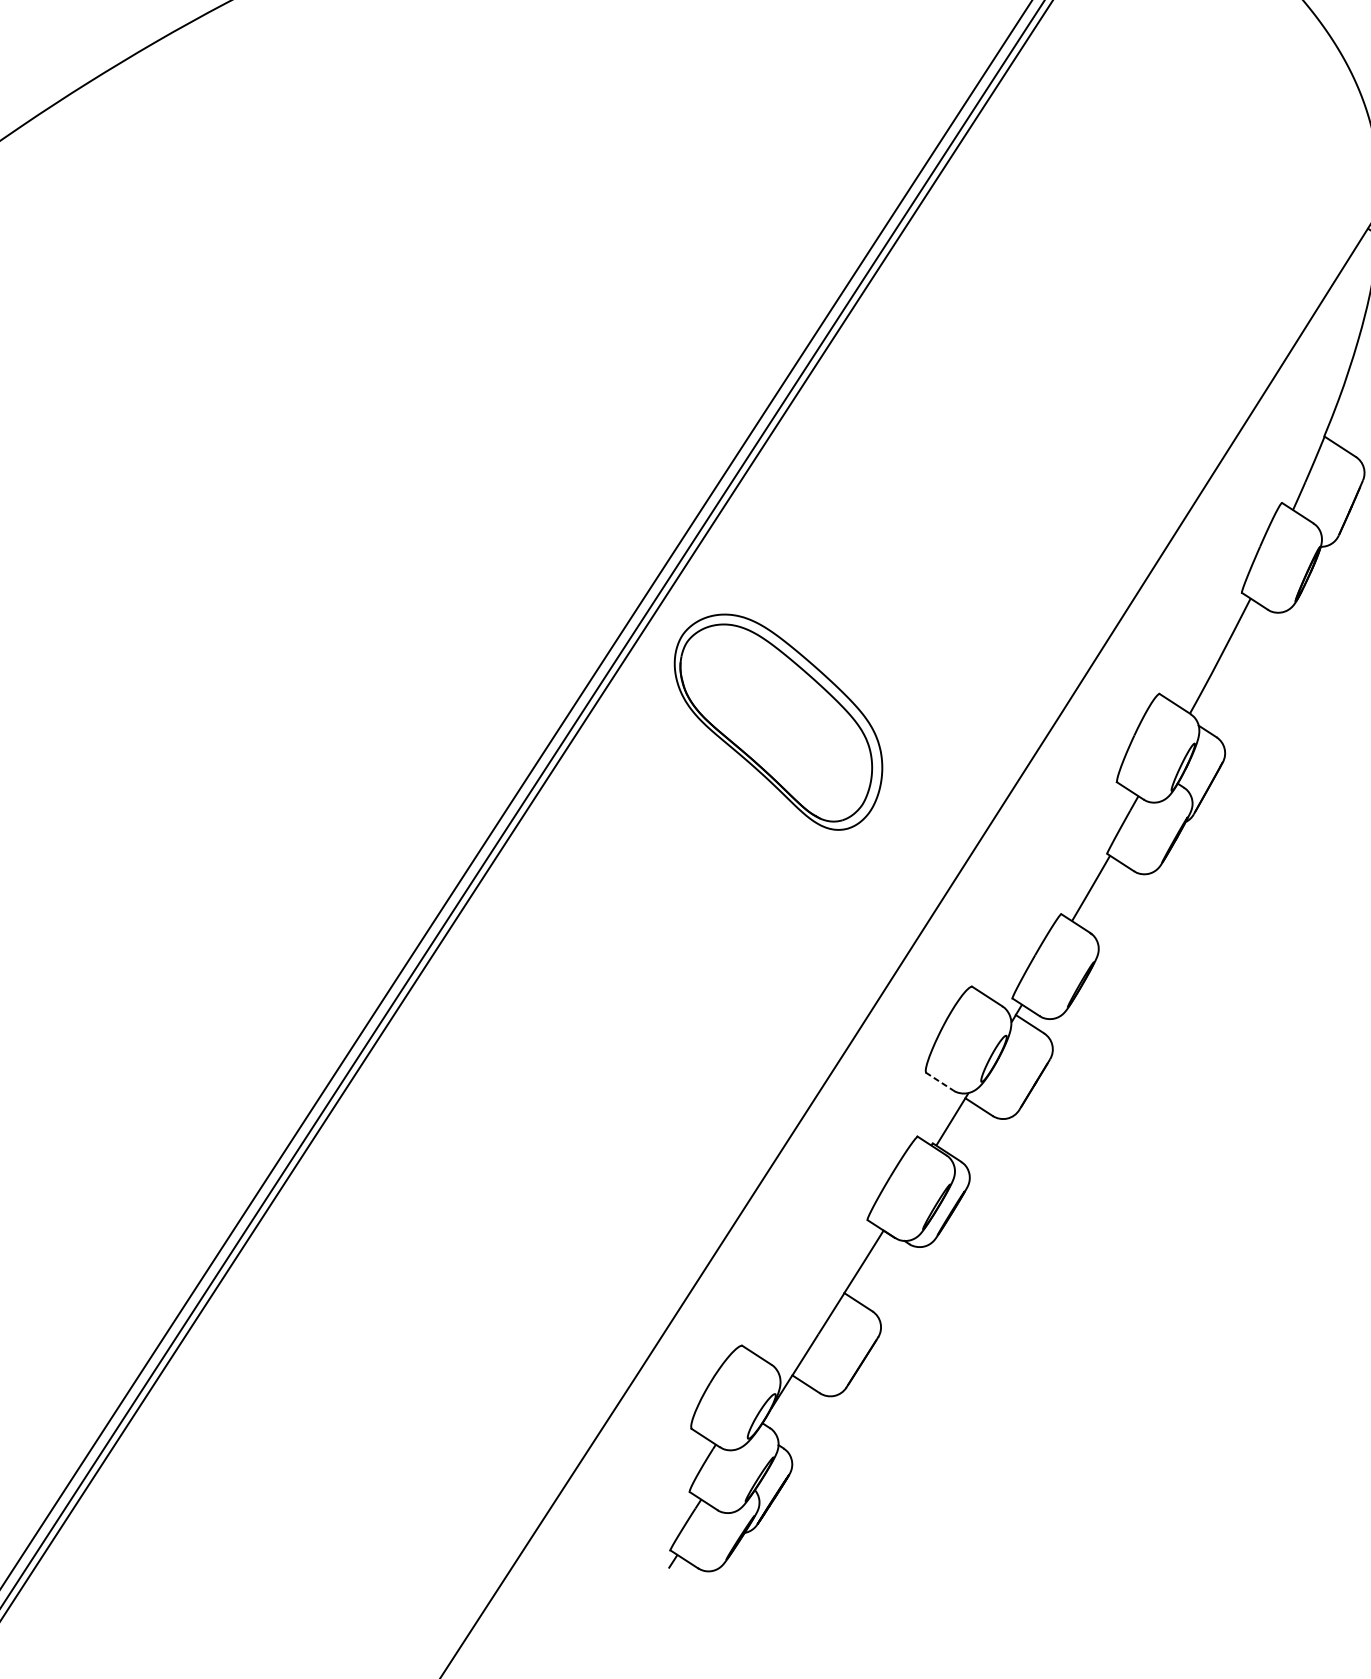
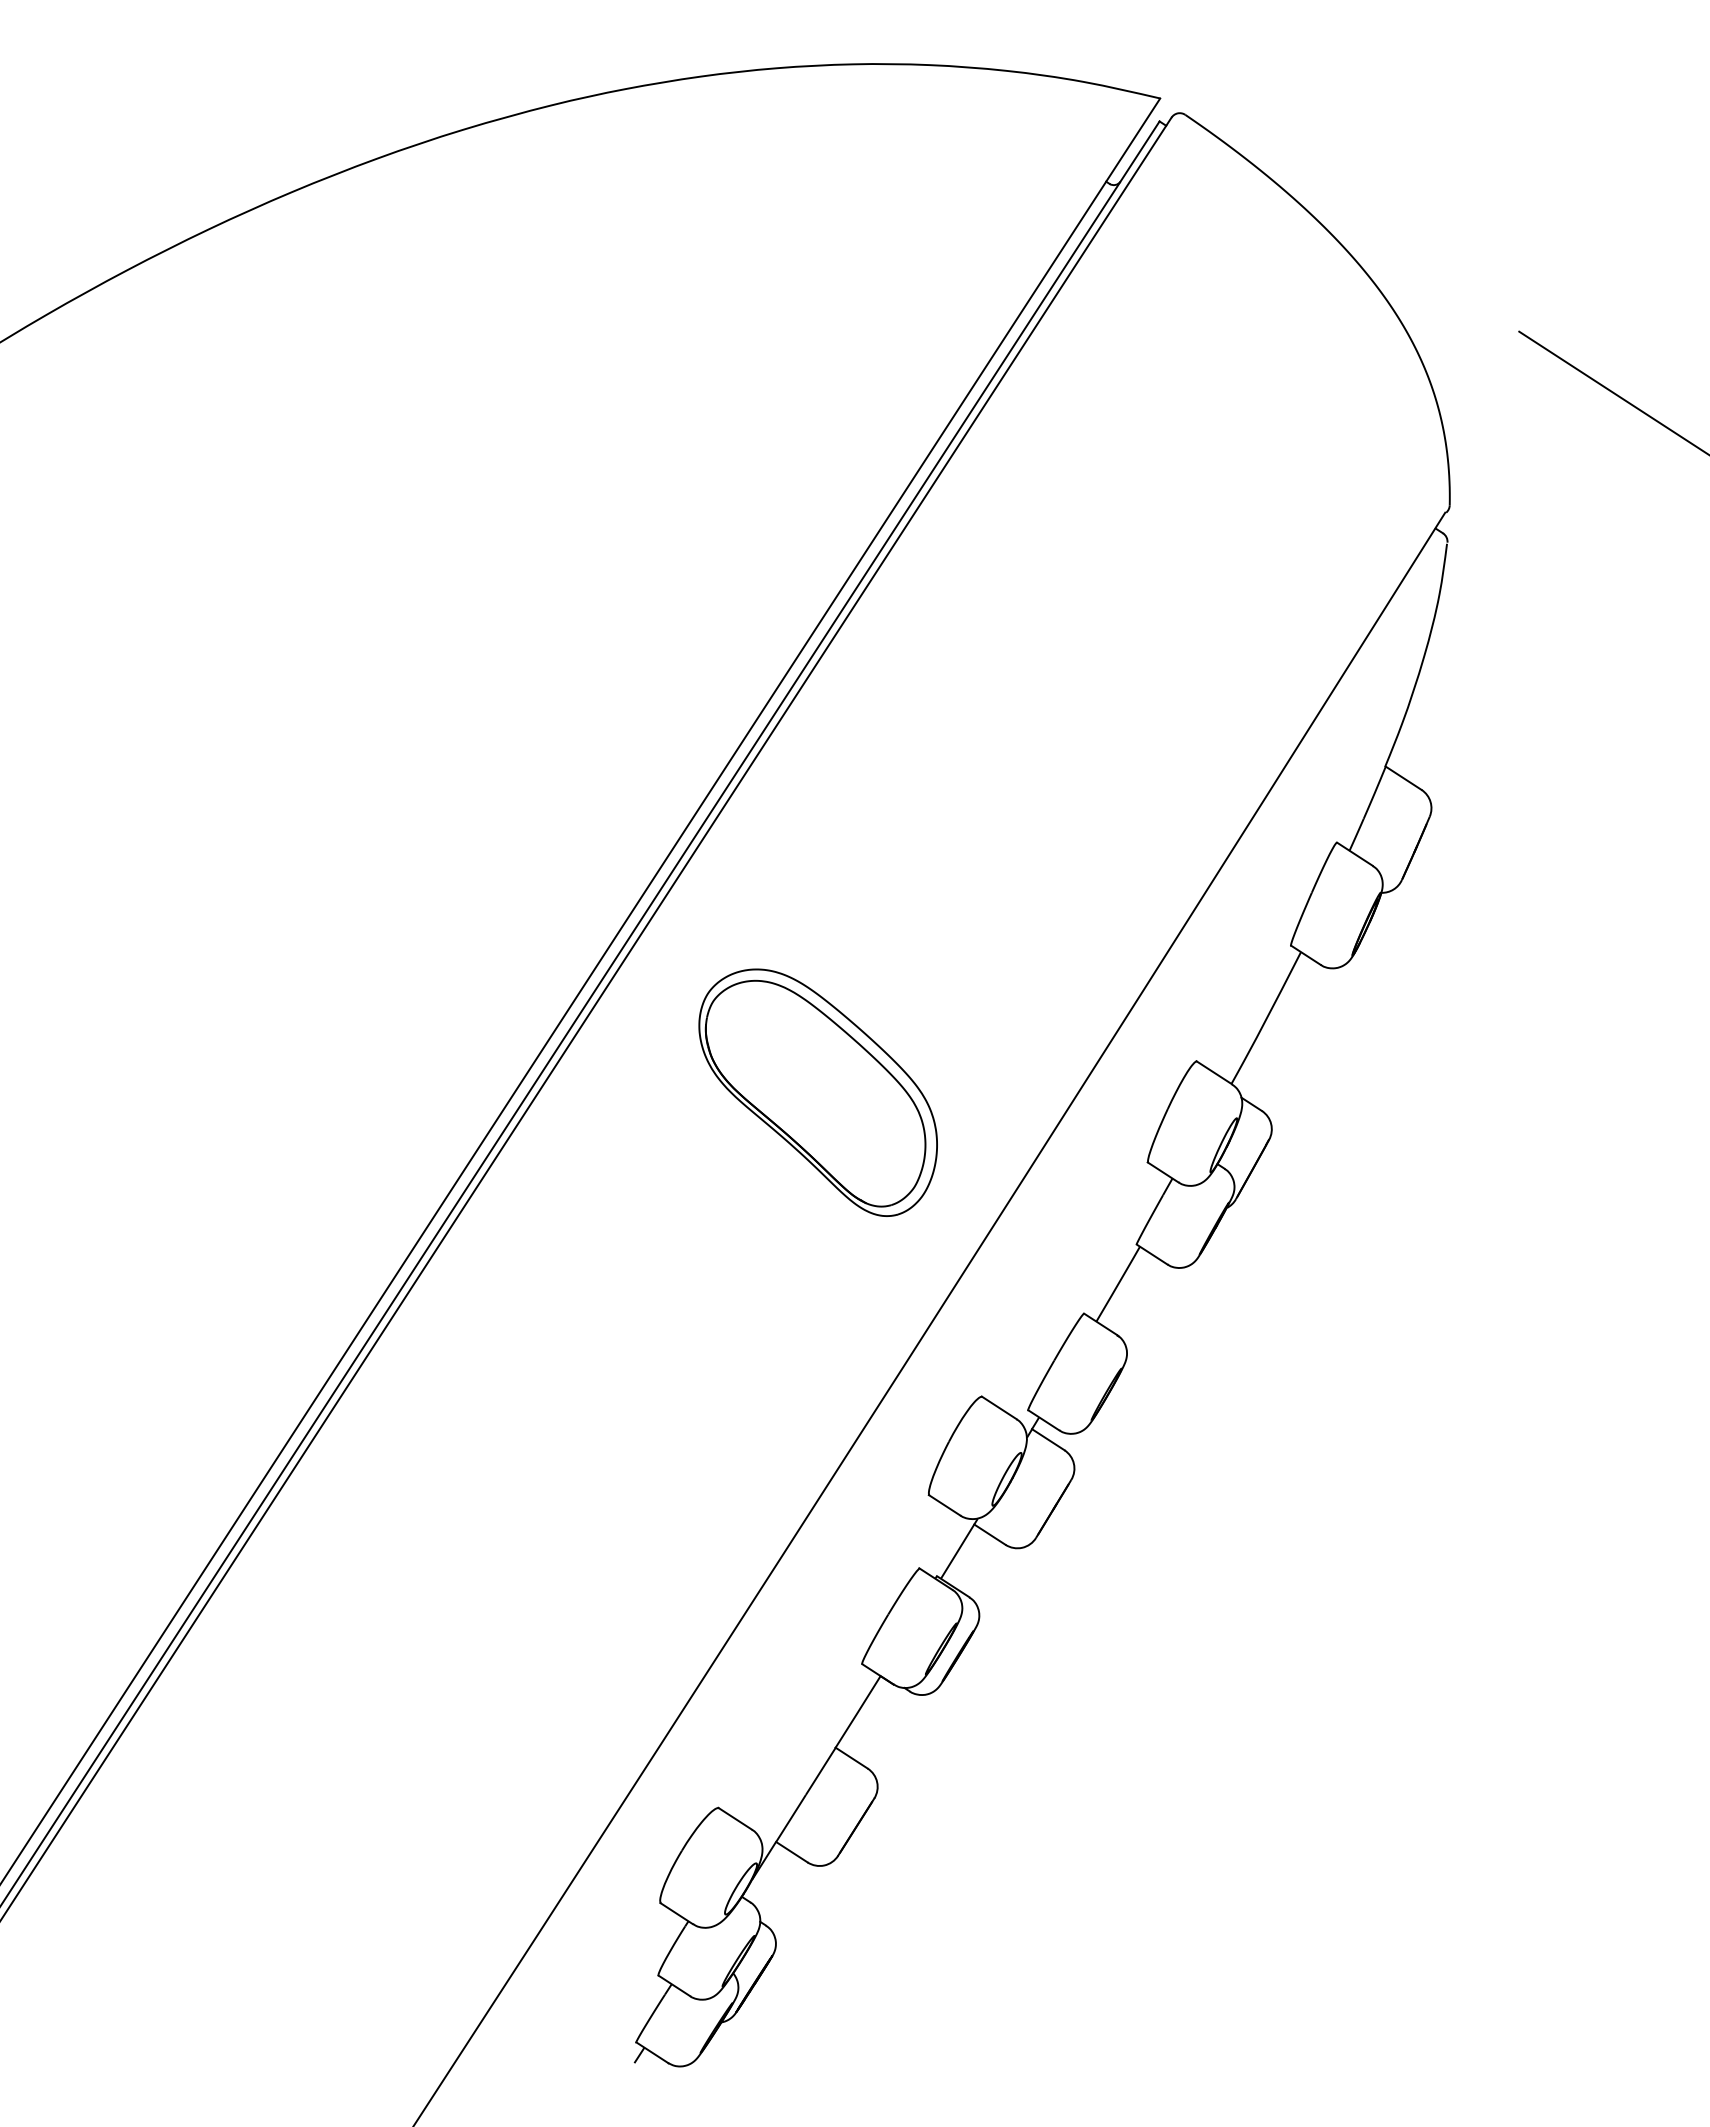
part: (777, 721) -> (817, 1092), moved
line: (939, 1081) -> (944, 1505), dashed -> solid

